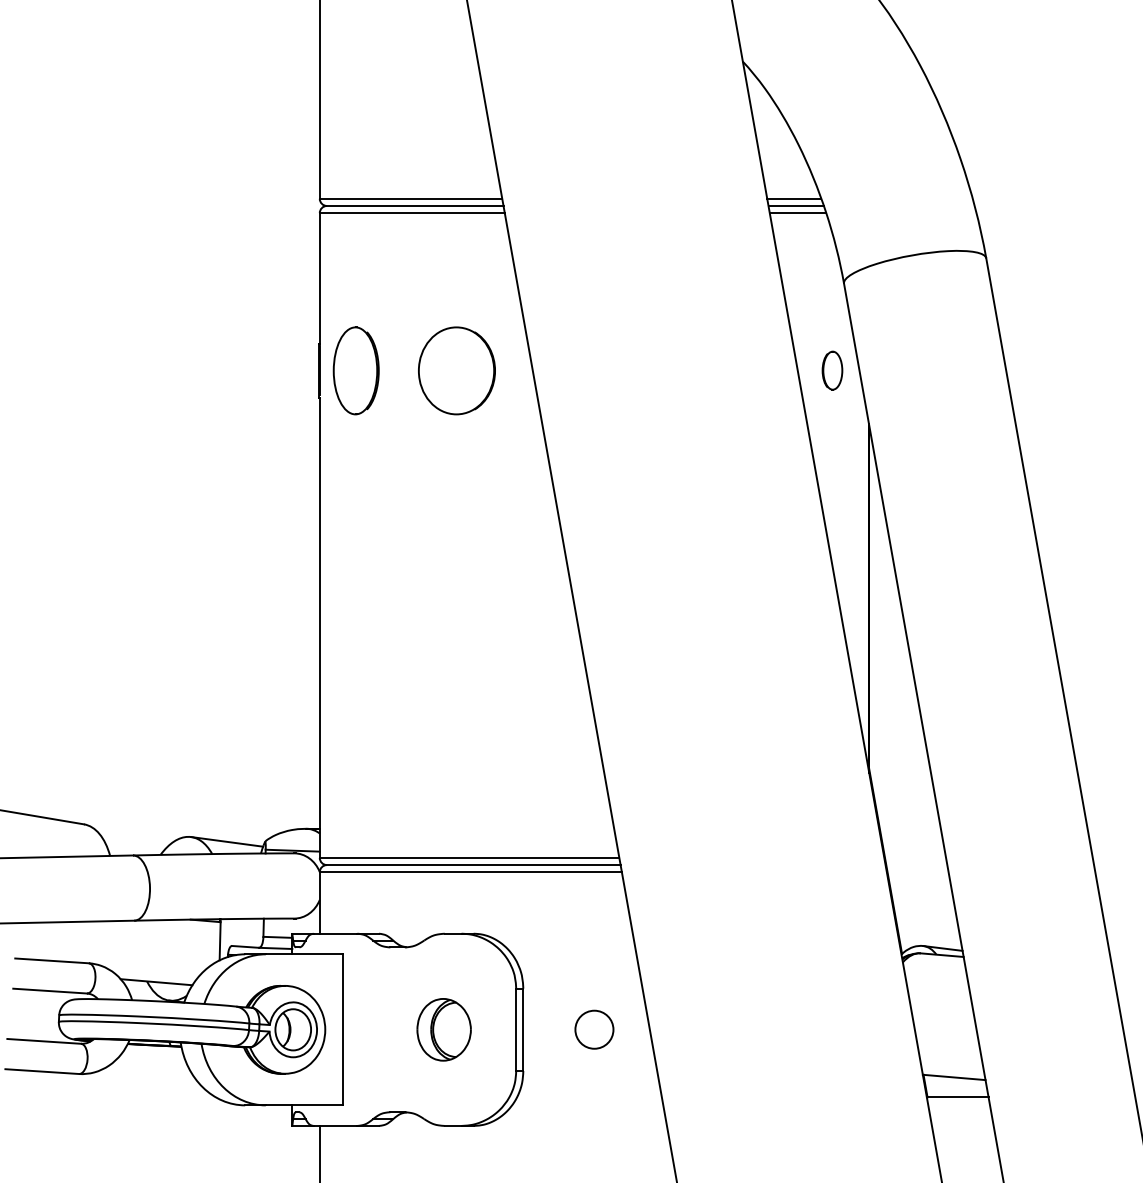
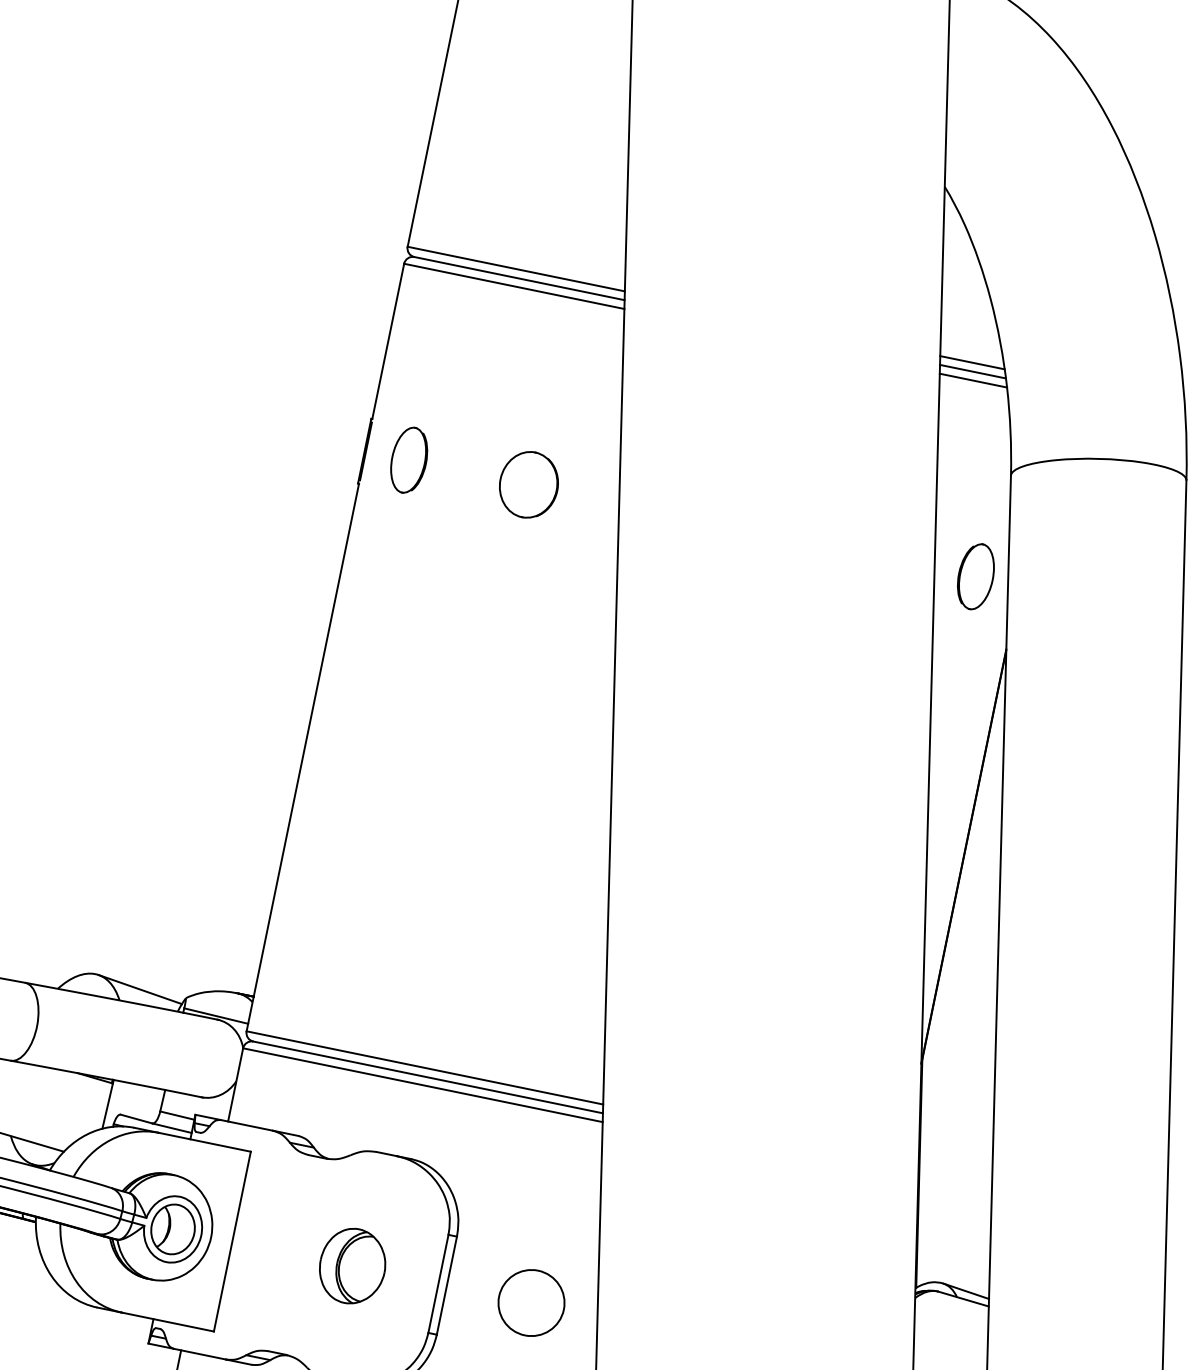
part: (356, 370) -> (409, 460), size x0.62
part: (456, 370) -> (528, 484), size x0.62
part: (832, 370) -> (975, 576), size x1.43
circle: (594, 1029) -> (531, 1302), size x1.43

